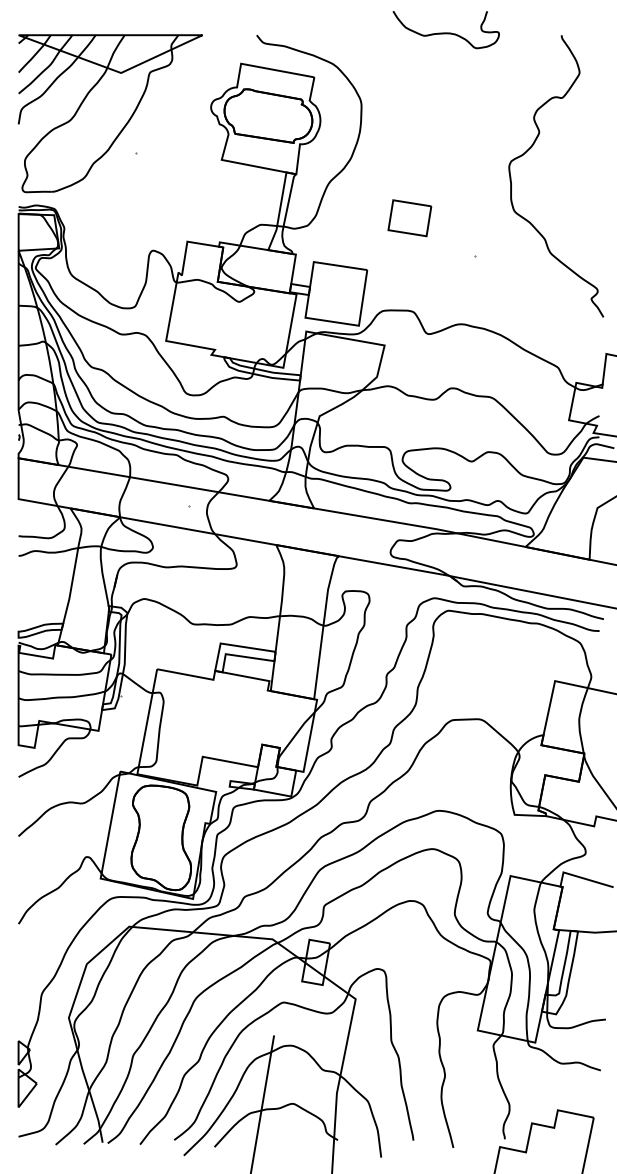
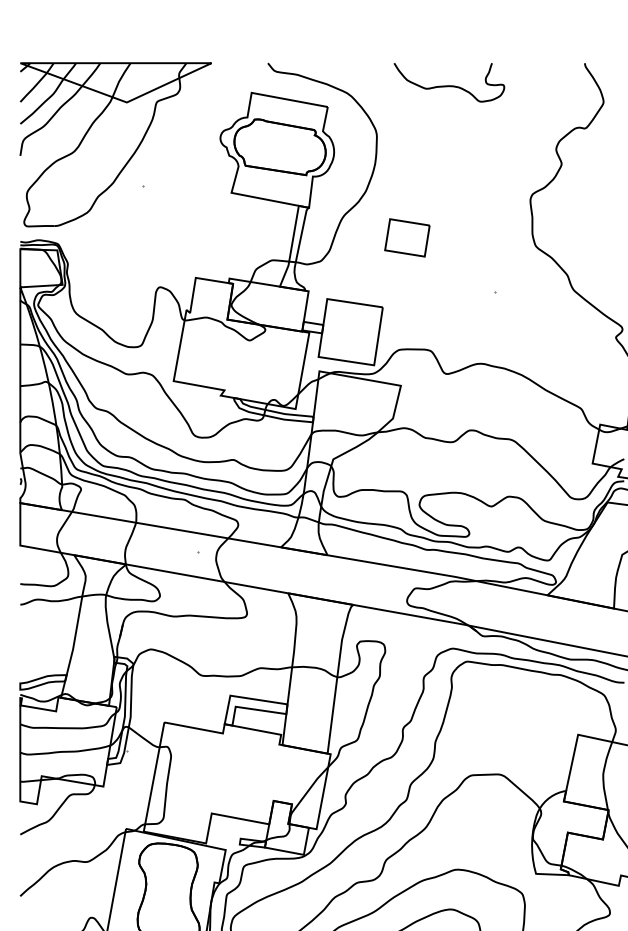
curve: (445, 32) -> (448, 85), moved
part: (409, 218) -> (406, 238), moved

